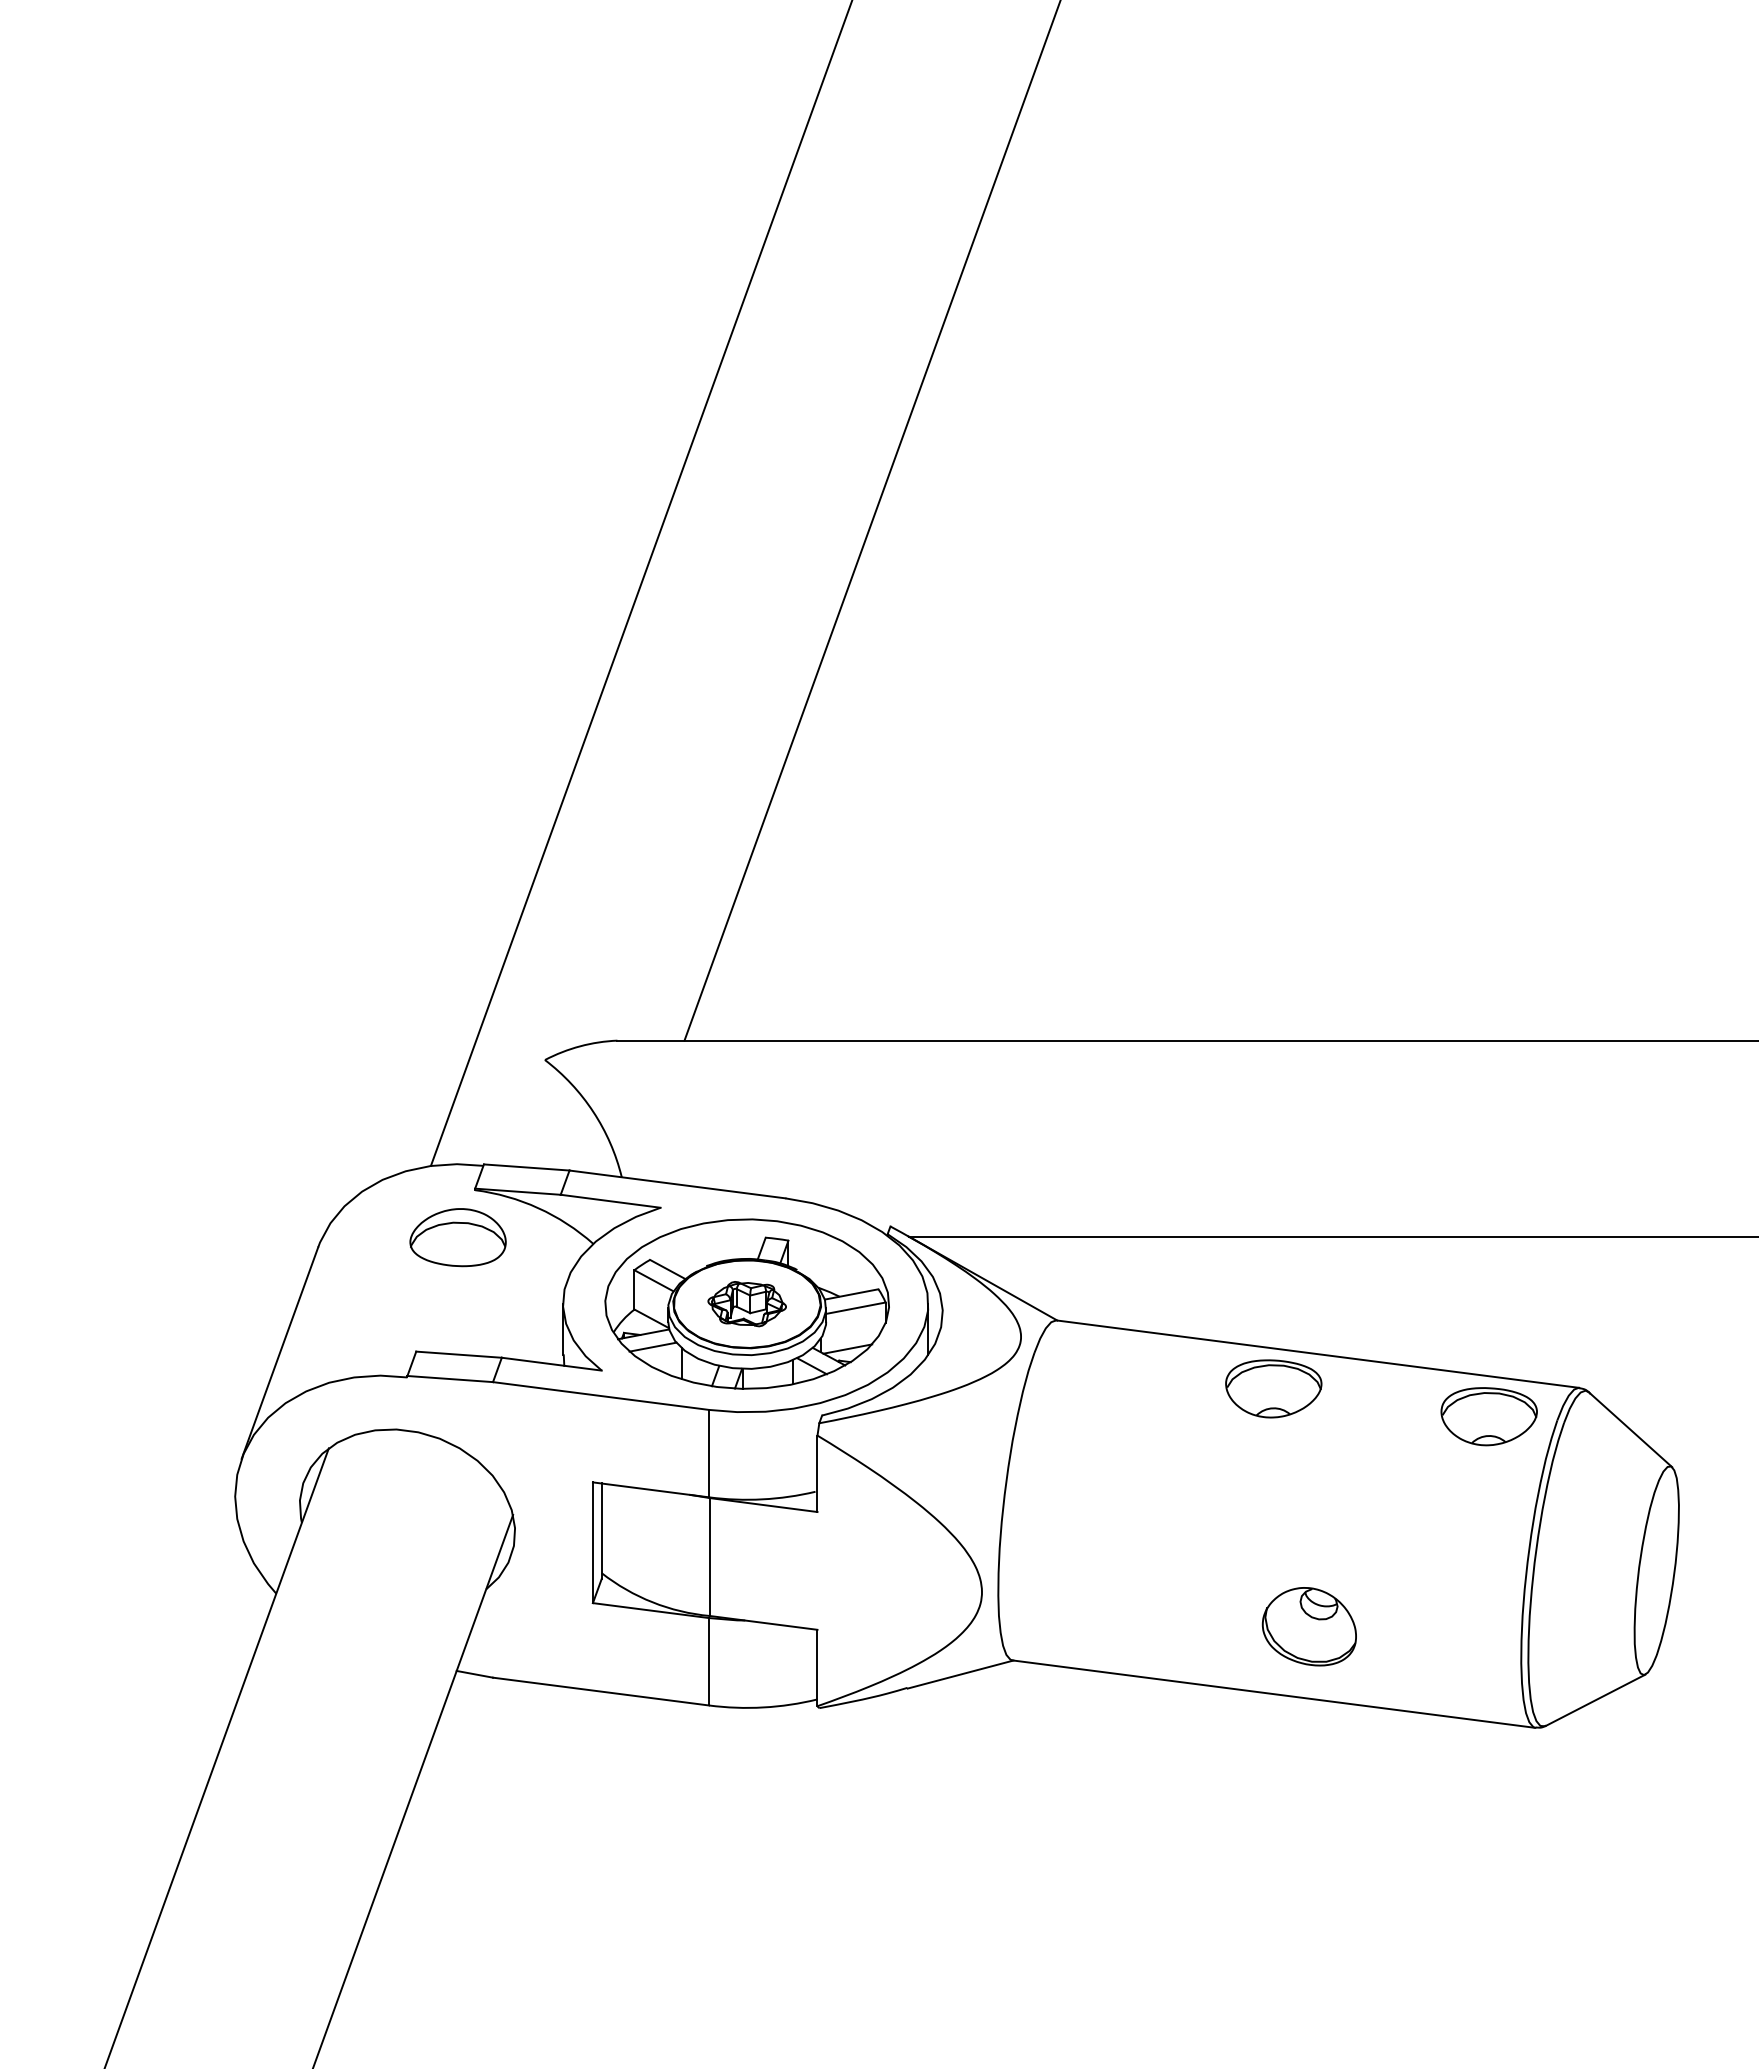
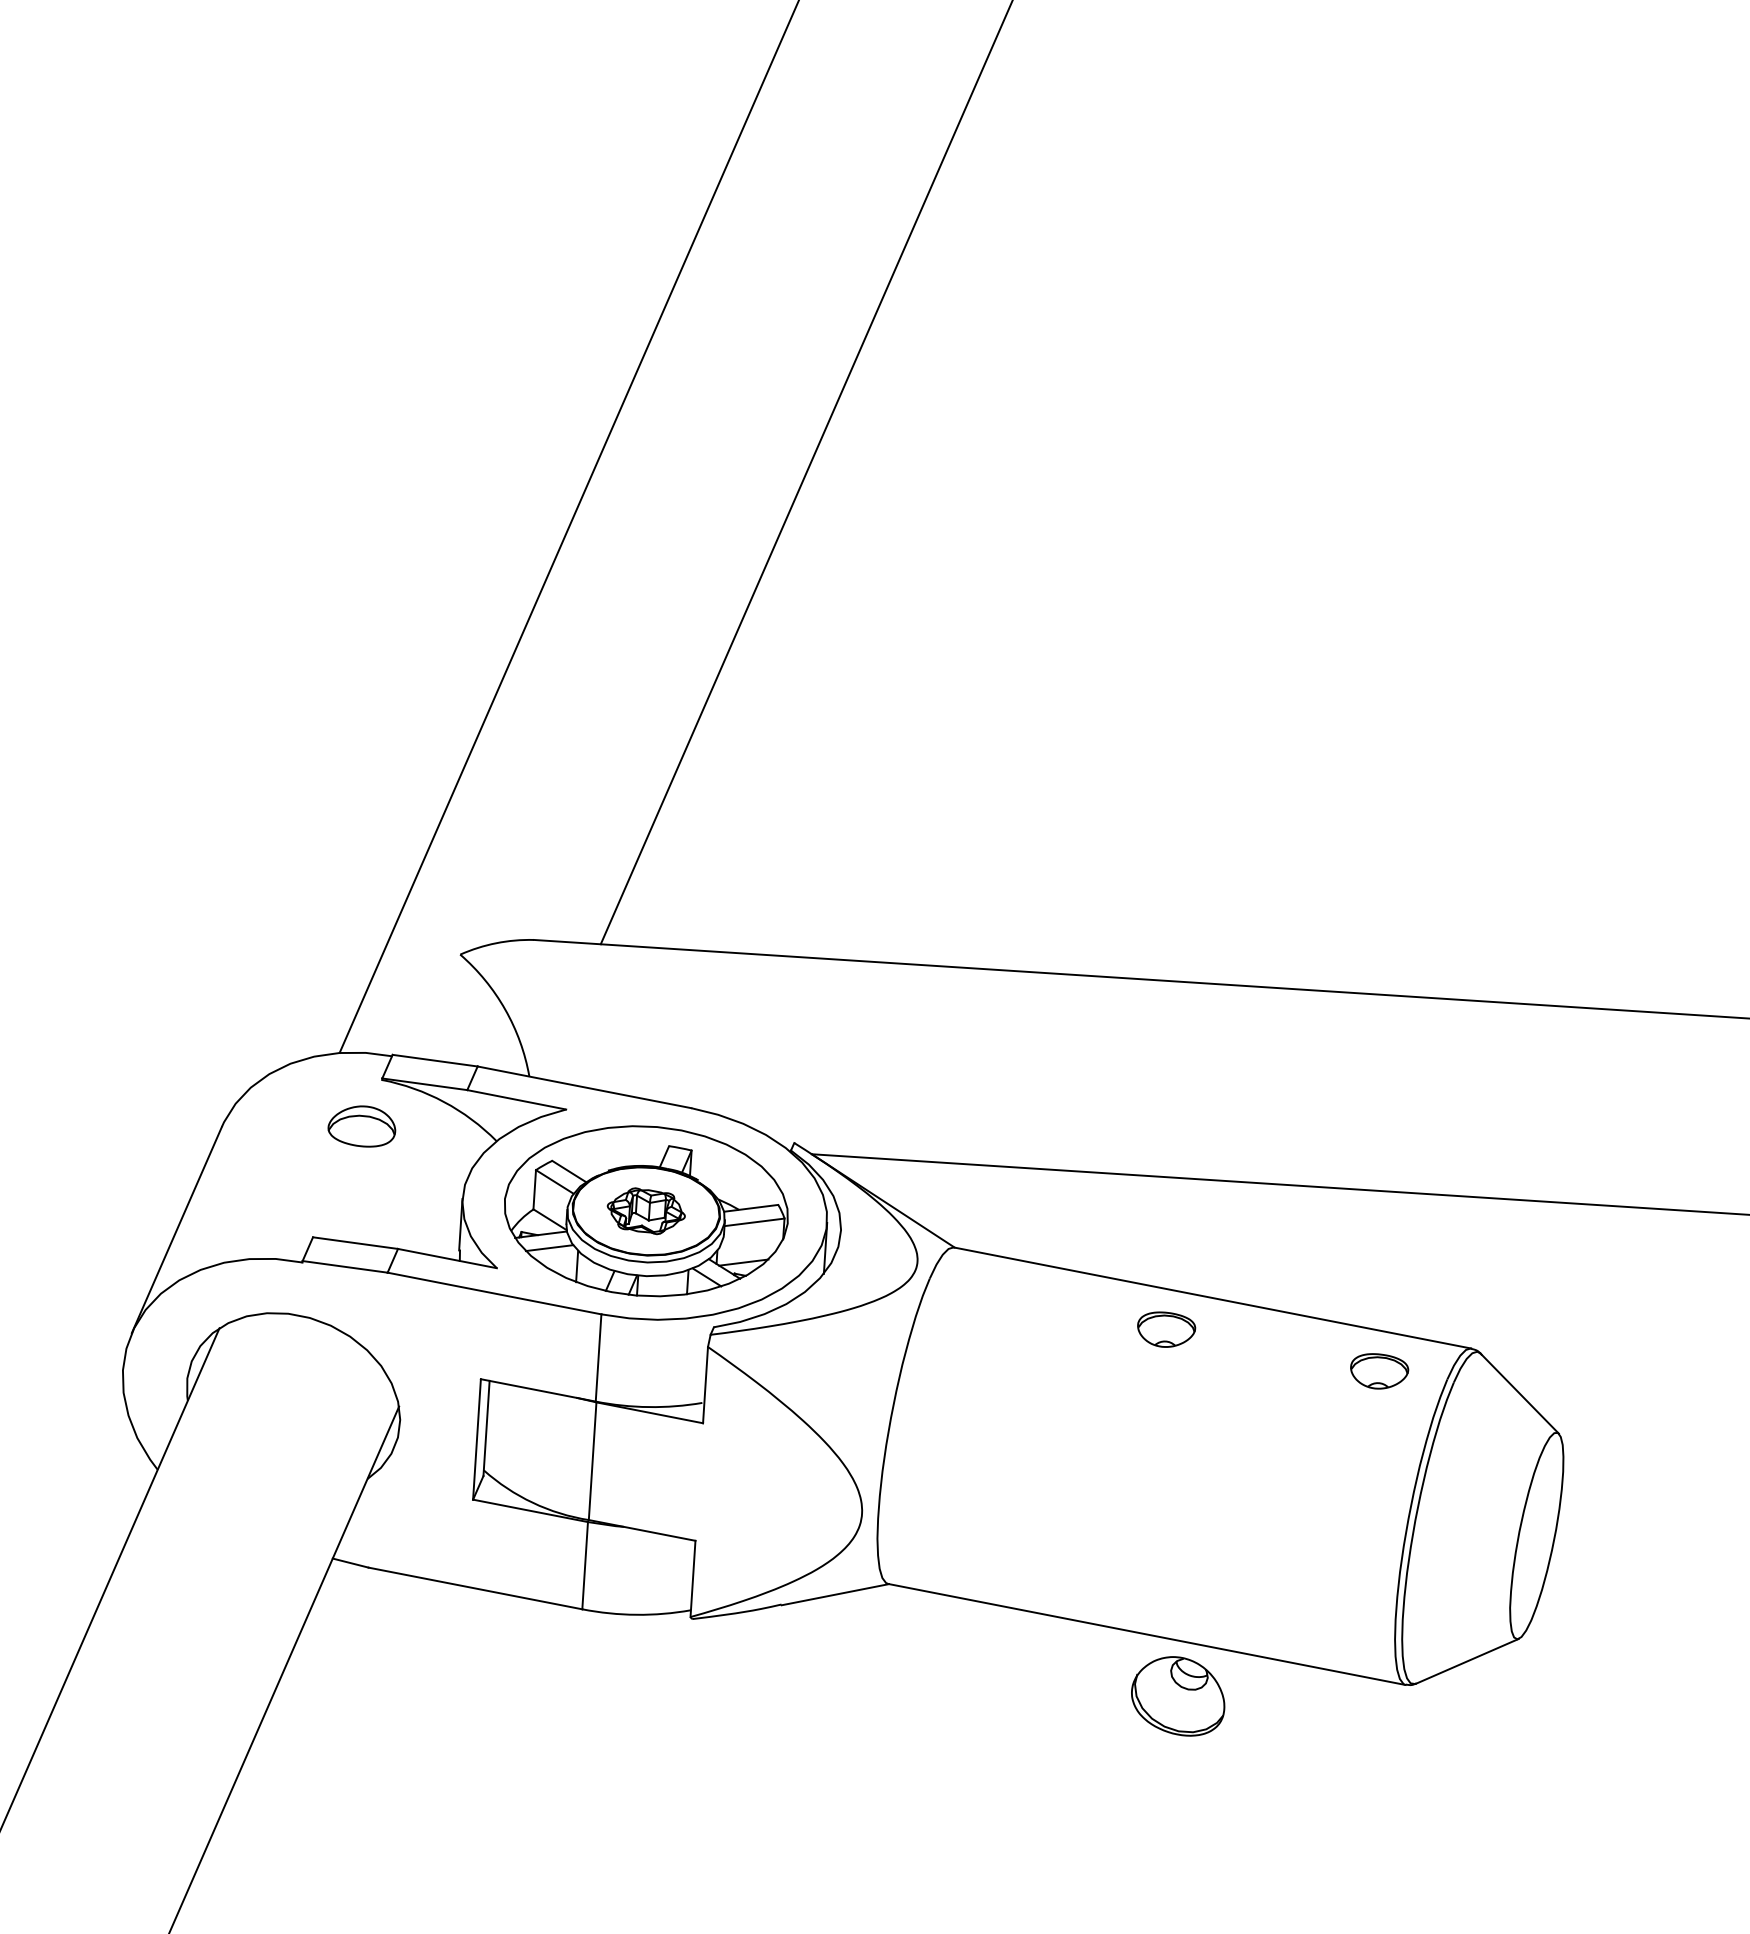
part: (457, 1237) -> (361, 1126), size x0.7
part: (1273, 1388) -> (1166, 1329), size x0.6
part: (1488, 1416) -> (1378, 1371), size x0.6
part: (1308, 1626) -> (1177, 1695), moved

